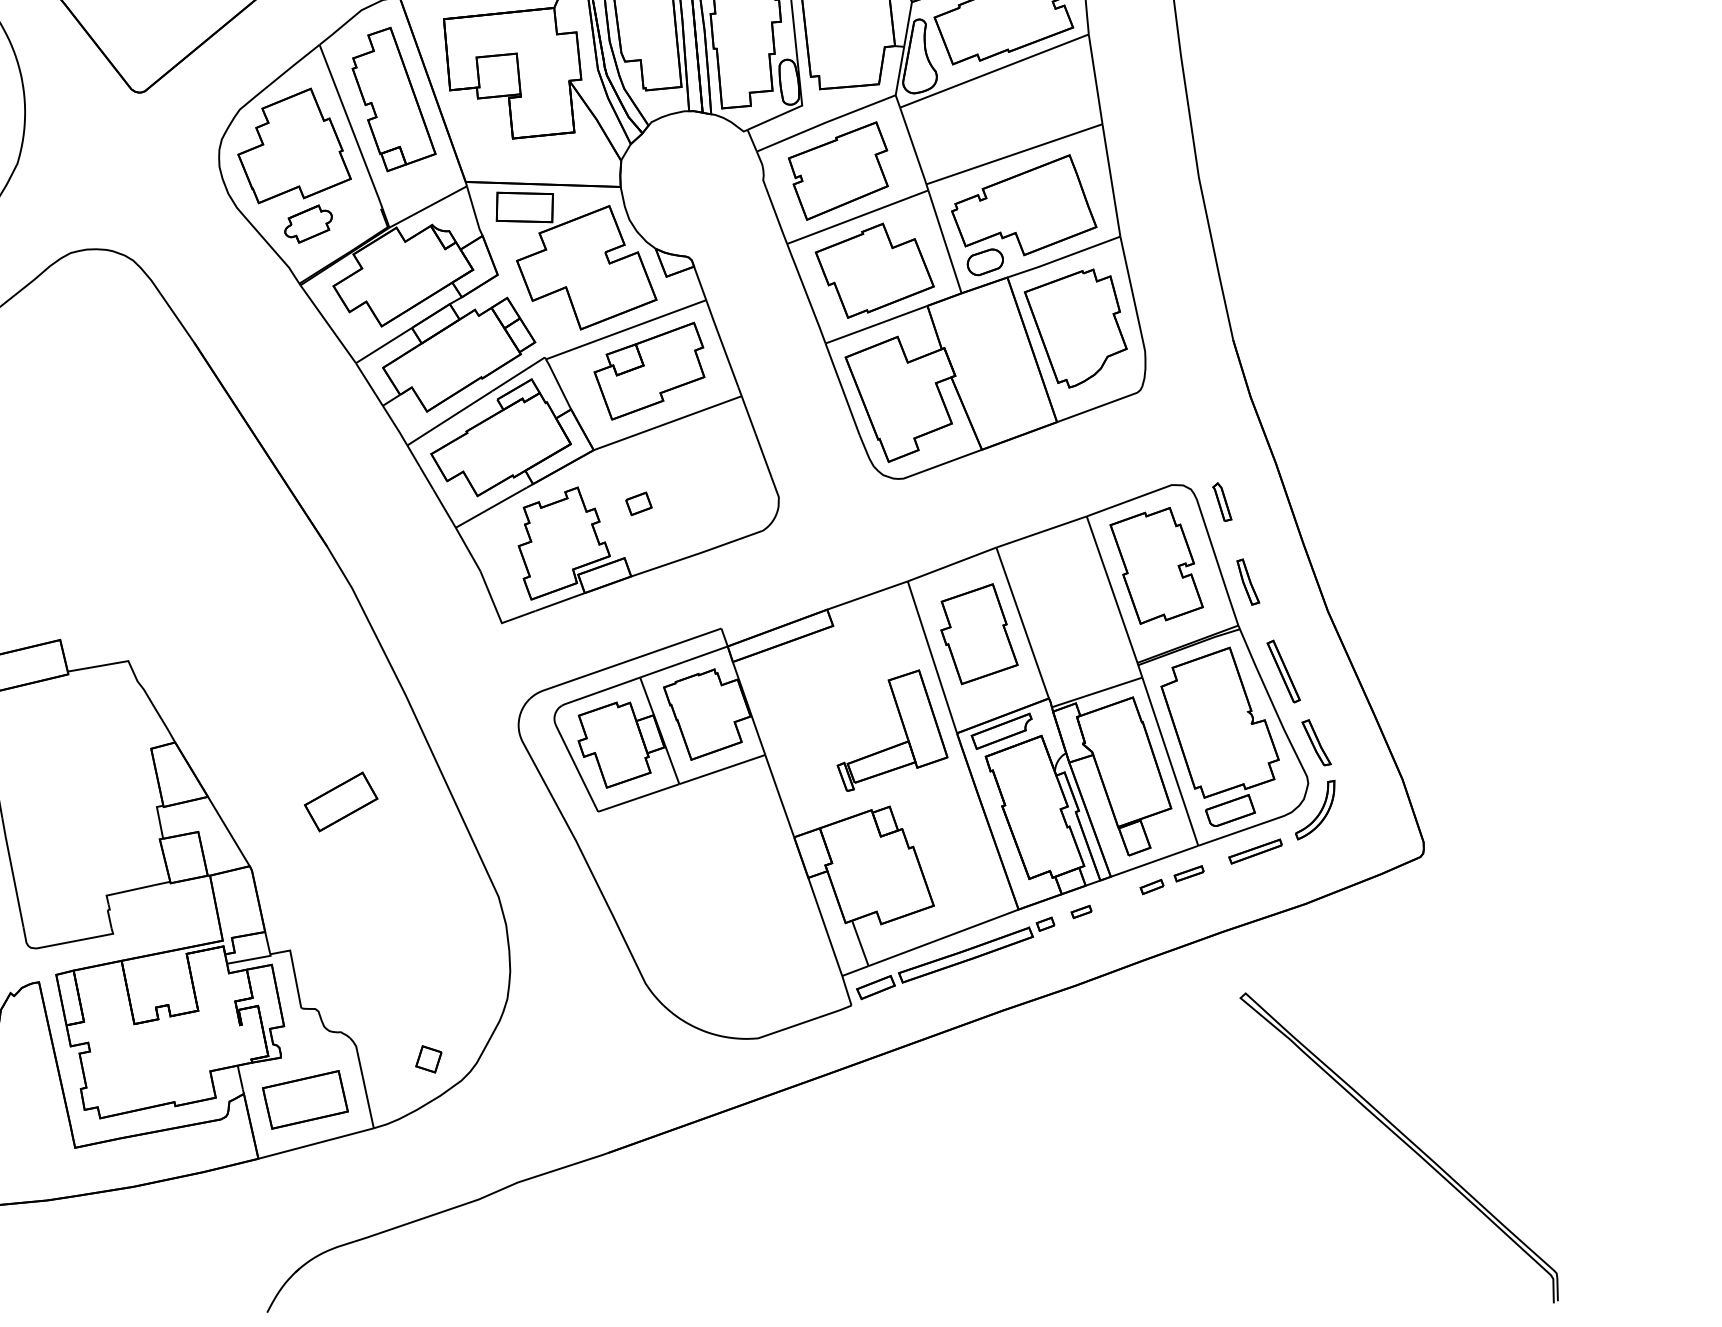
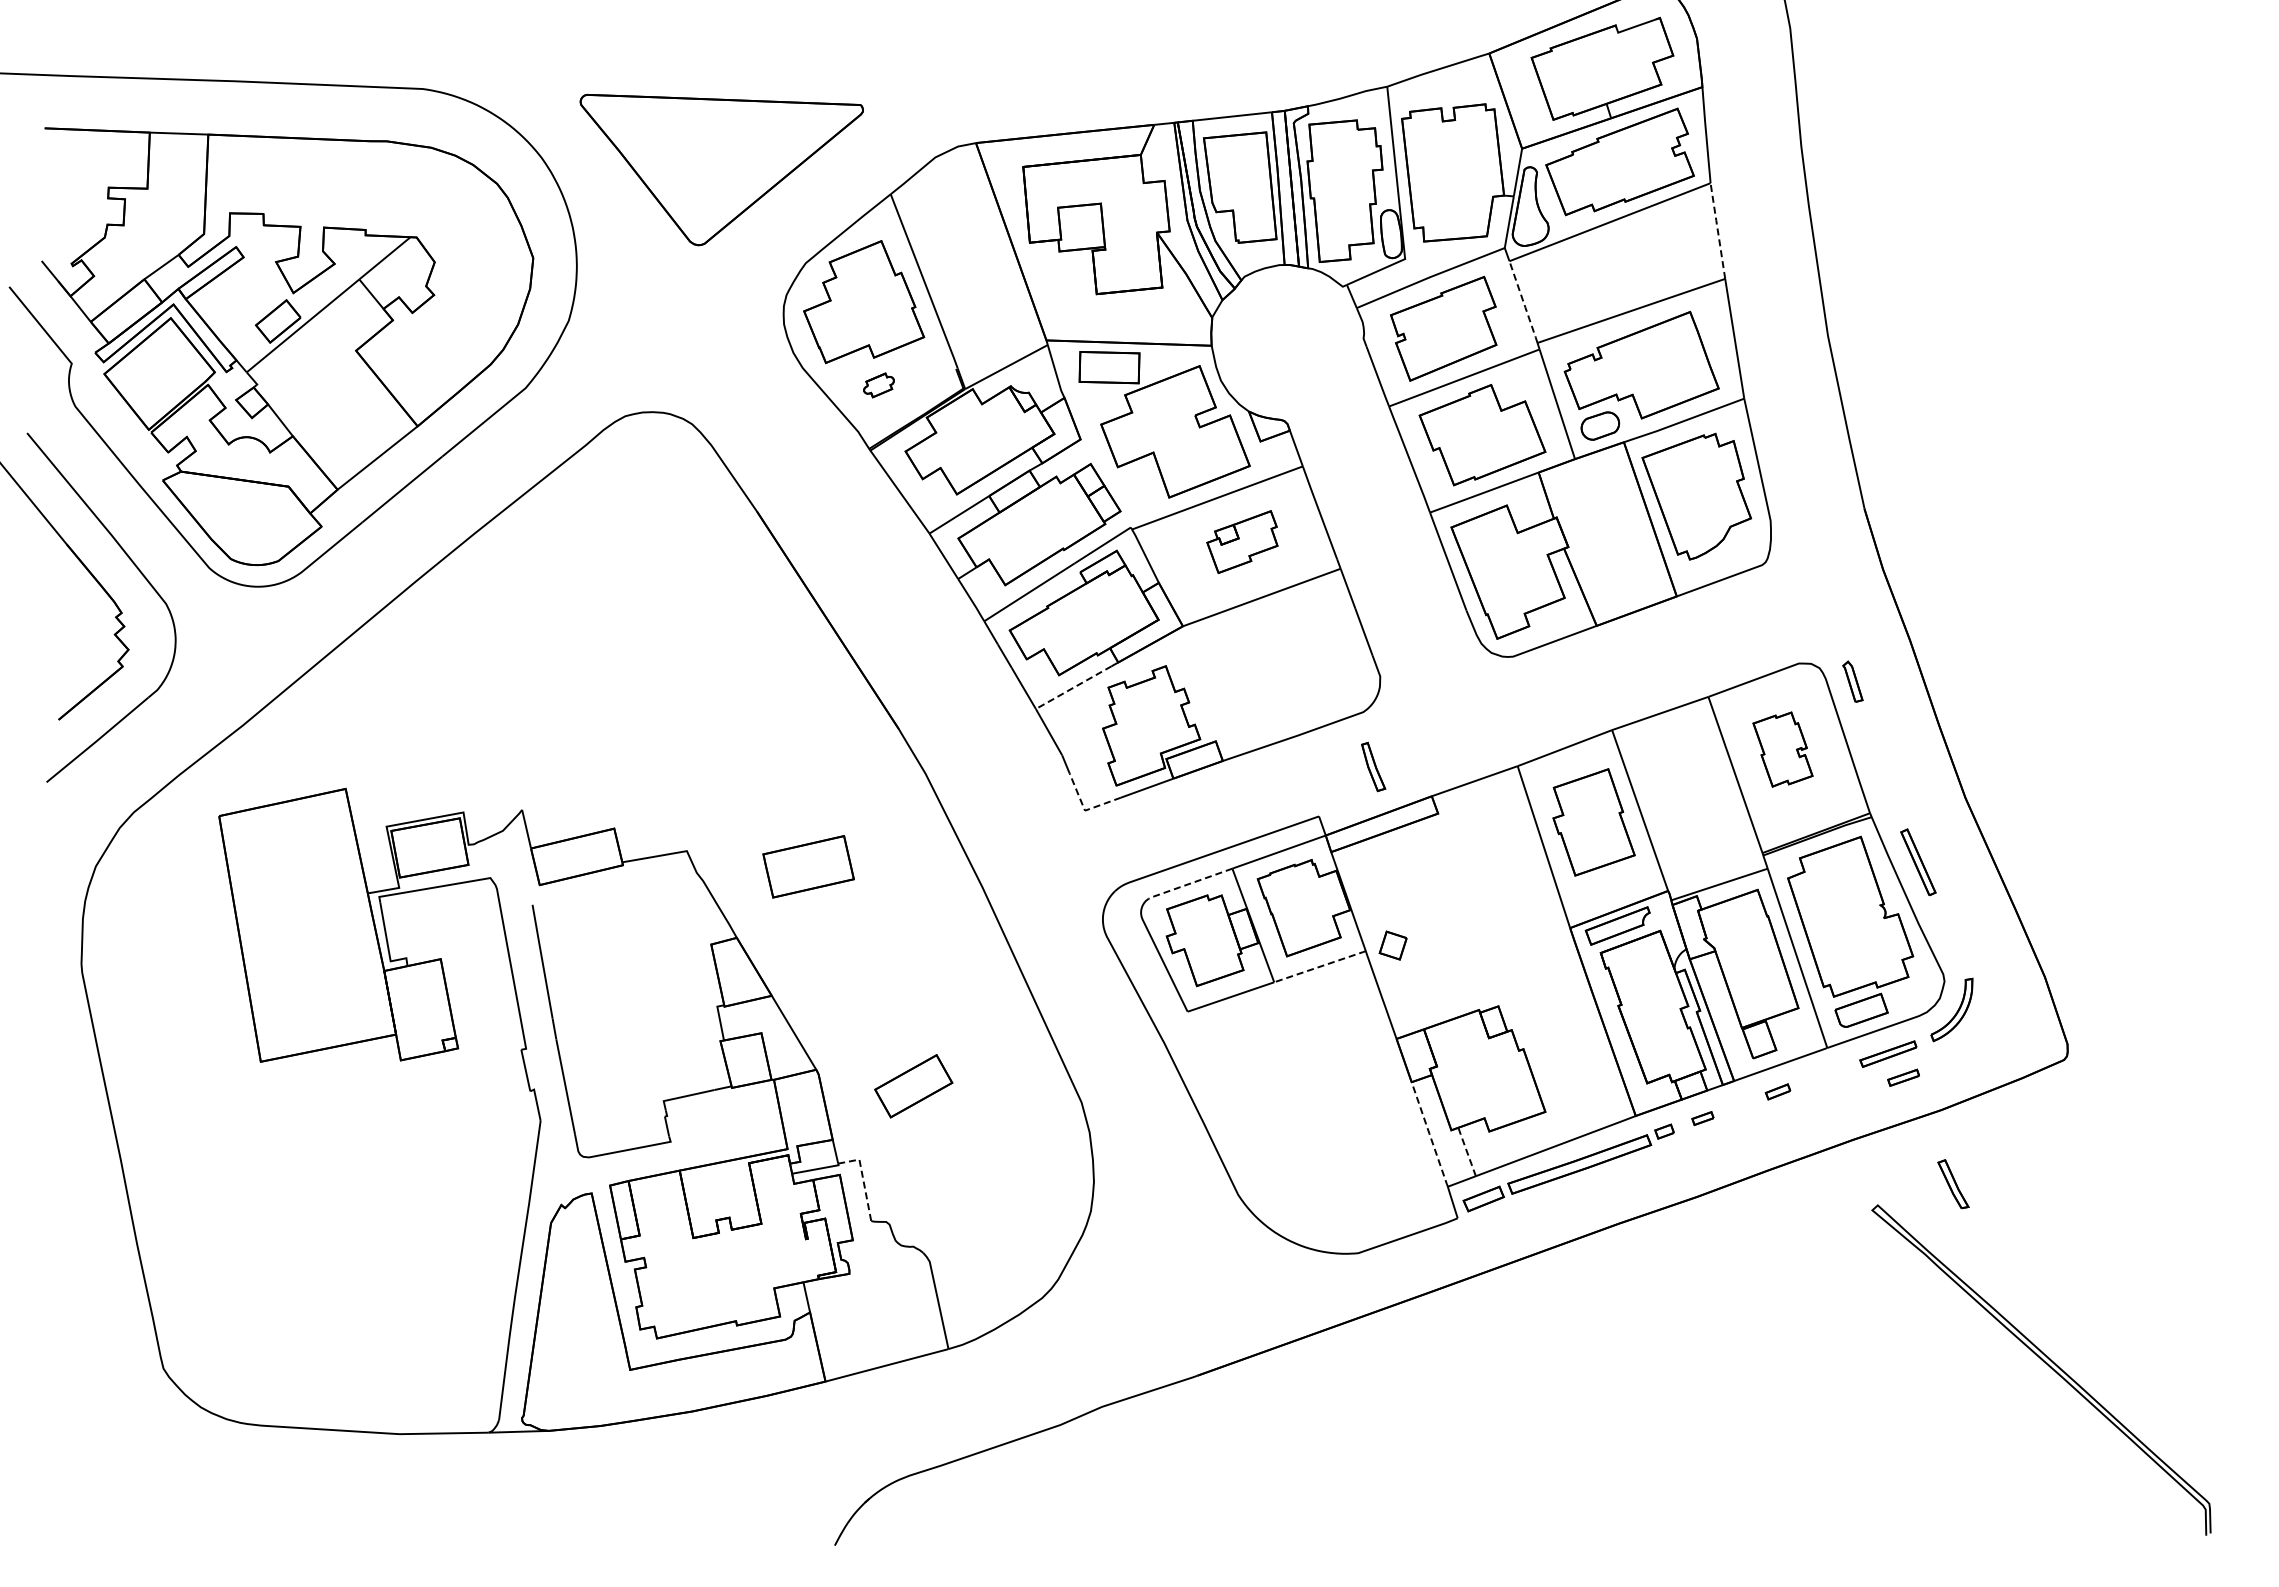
line: (1095, 78) -> (1717, 230), solid -> dashed
part: (394, 99) -> (970, 252), removed
line: (913, 146) -> (1523, 302), solid -> dashed
part: (308, 224) -> (878, 385), size x0.6
part: (649, 370) -> (1242, 541), size x0.6
part: (638, 503) -> (1230, 683), removed
line: (491, 507) -> (1073, 687), solid -> dashed
part: (1156, 565) -> (1782, 749), size x0.6
part: (1248, 581) -> (1373, 766), moved
line: (502, 622) -> (1085, 810), solid -> dashed
line: (600, 691) -> (1190, 883), solid -> dashed
part: (902, 727) -> (1512, 921), removed
part: (1316, 743) -> (1953, 1184), moved
line: (722, 769) -> (1320, 966), solid -> dashed
part: (340, 802) -> (913, 1086), moved
part: (1189, 873) -> (1903, 1077), moved
line: (825, 926) -> (1429, 1134), solid -> dashed
line: (859, 942) -> (1466, 1151), solid -> dashed
line: (294, 969) -> (863, 1179), solid -> dashed
part: (428, 1059) -> (1392, 945), moved
part: (305, 1099) -> (808, 866), moved

